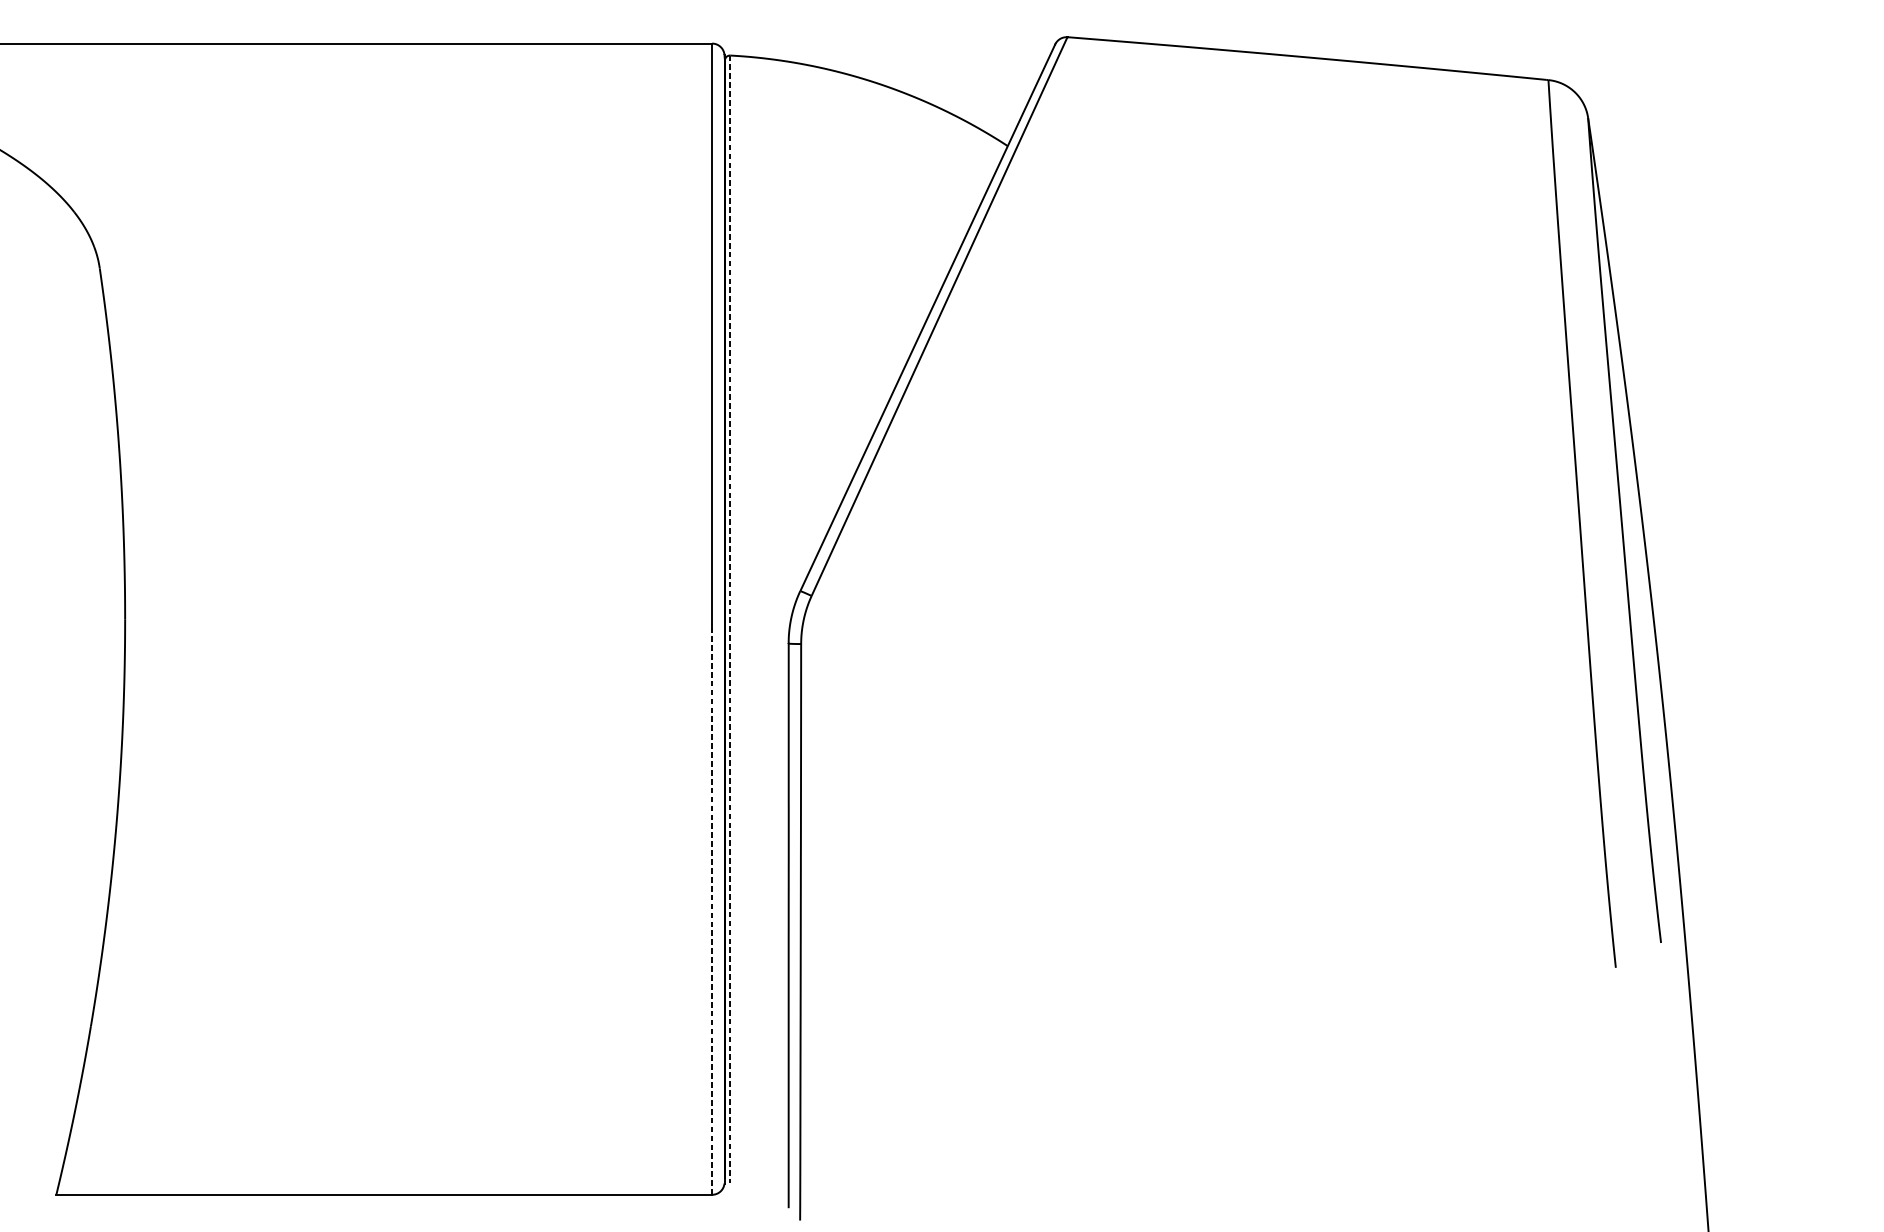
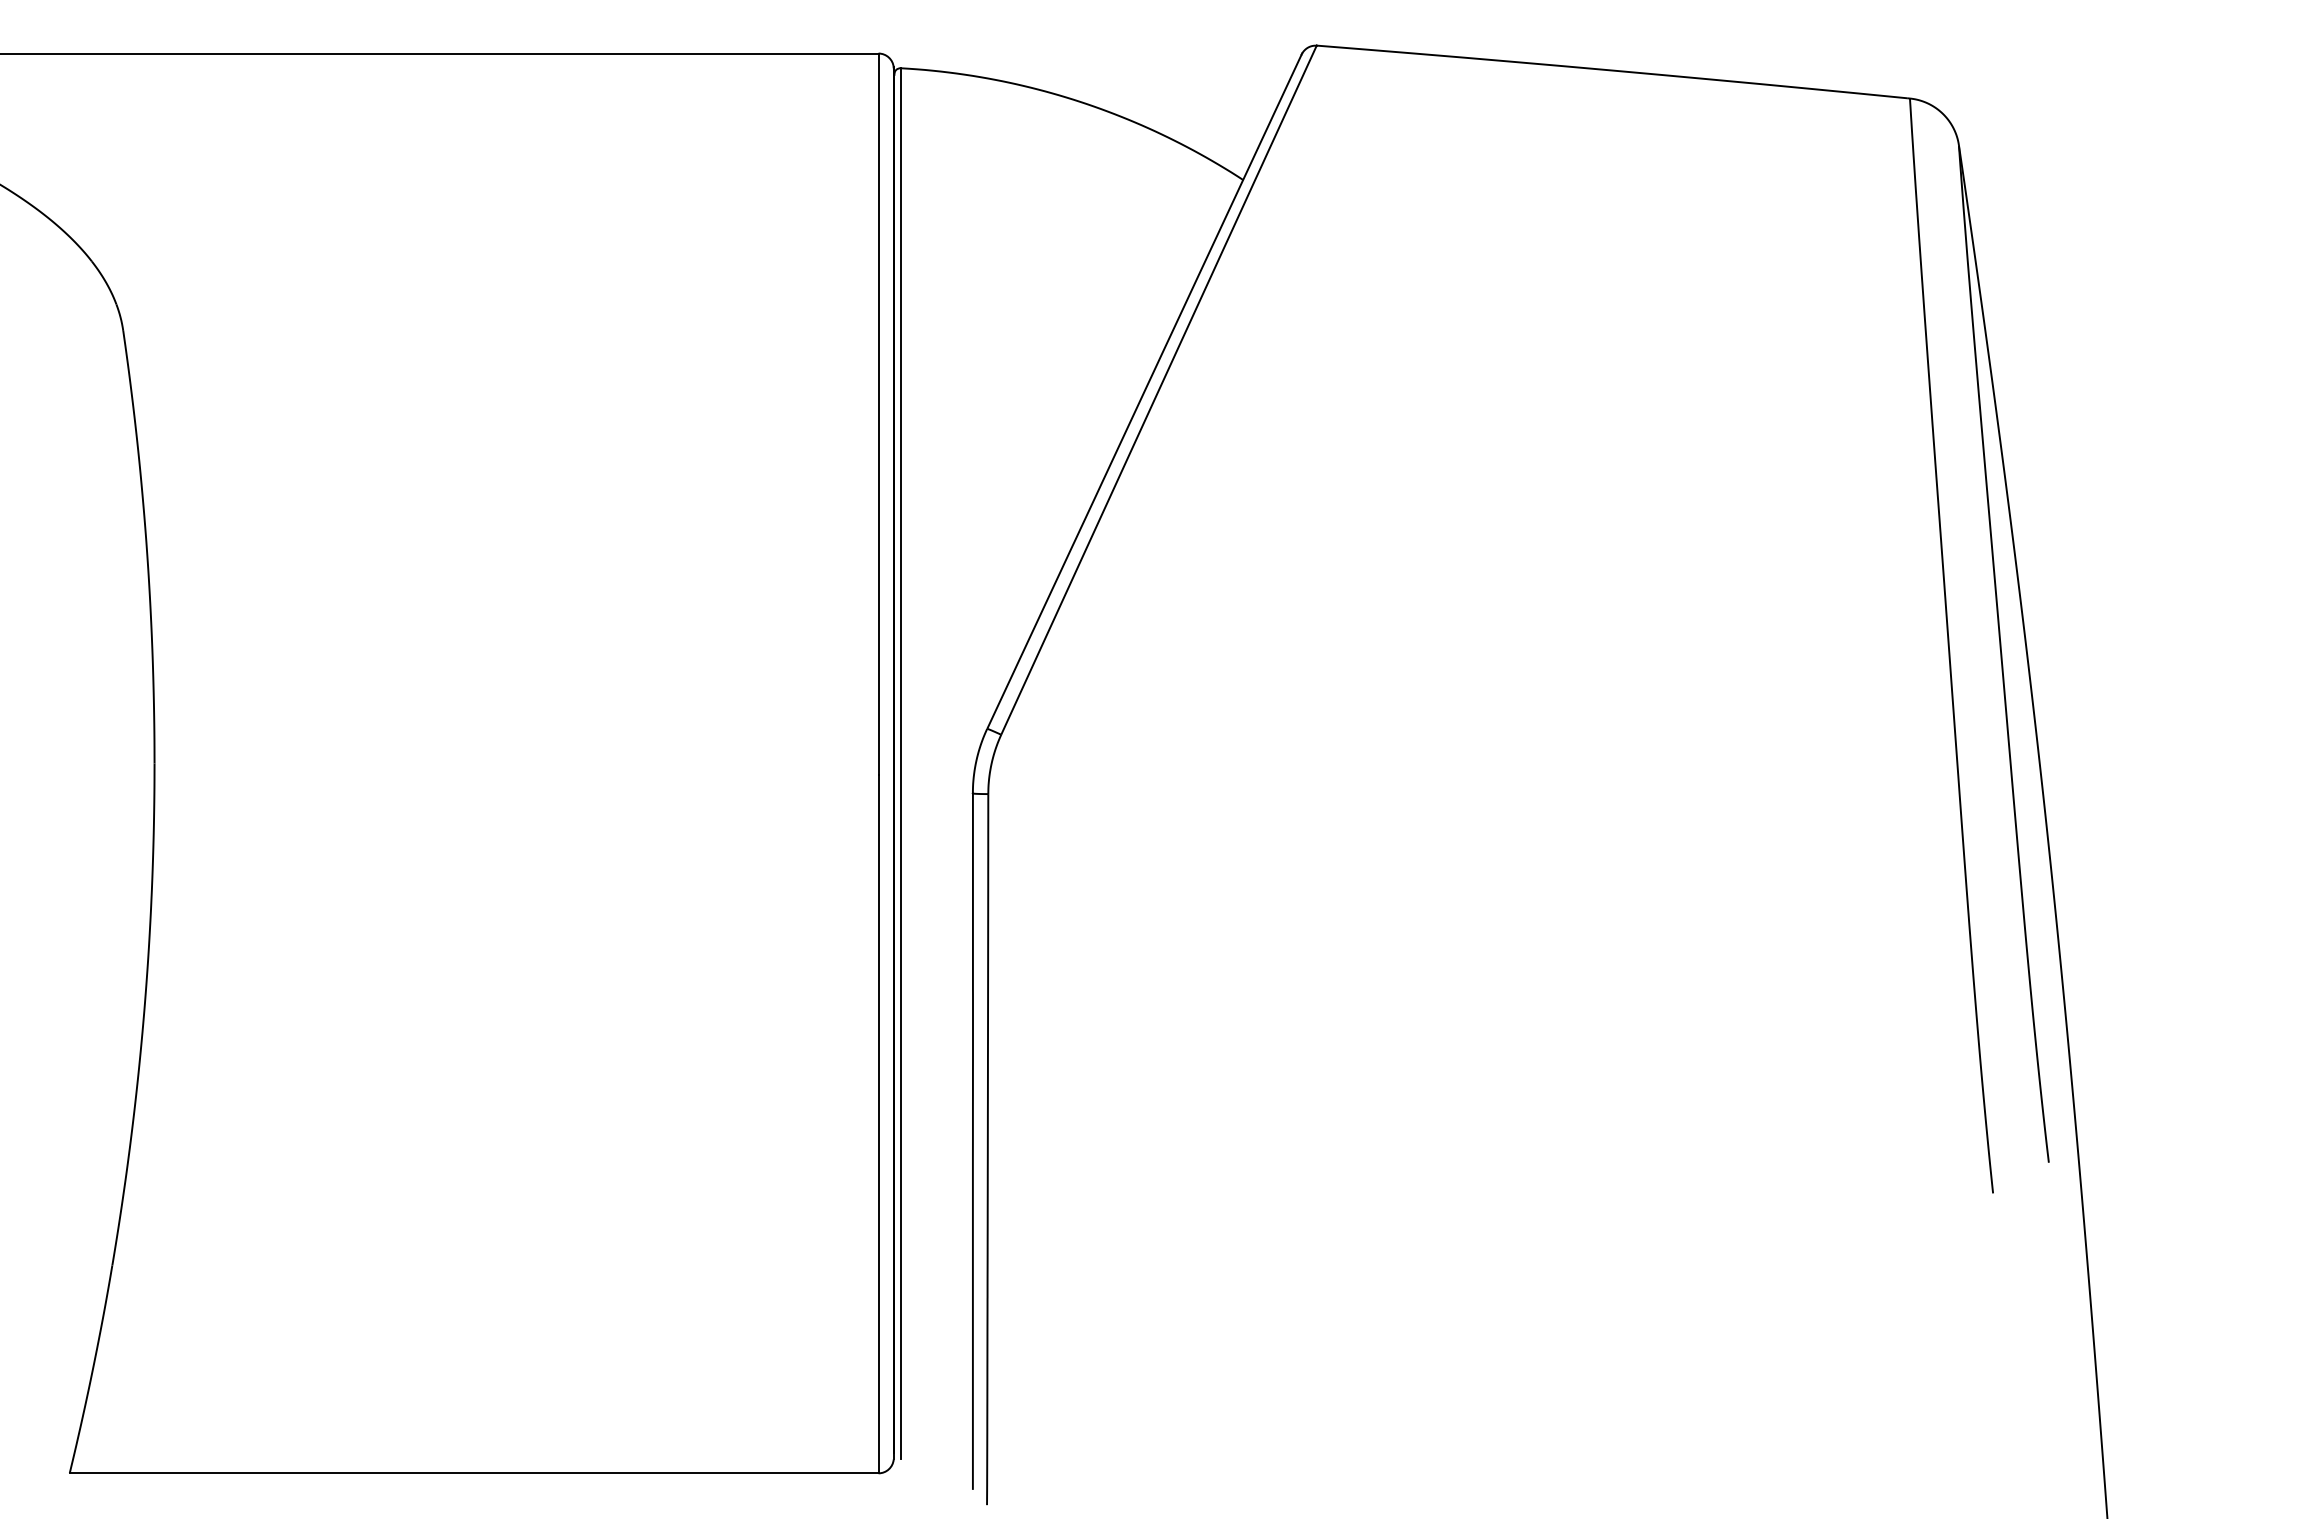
line: (729, 619) -> (900, 763), dashed -> solid
line: (712, 911) -> (878, 1123), dashed -> solid

